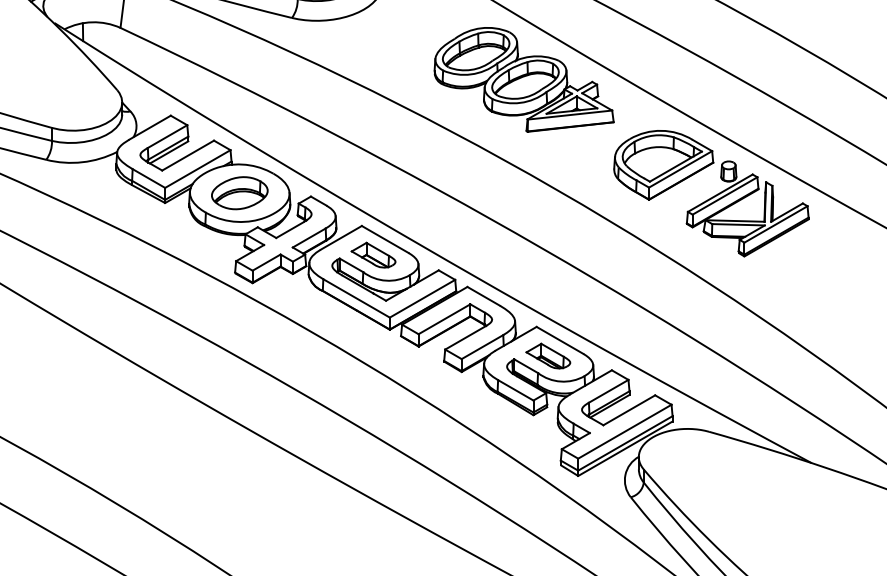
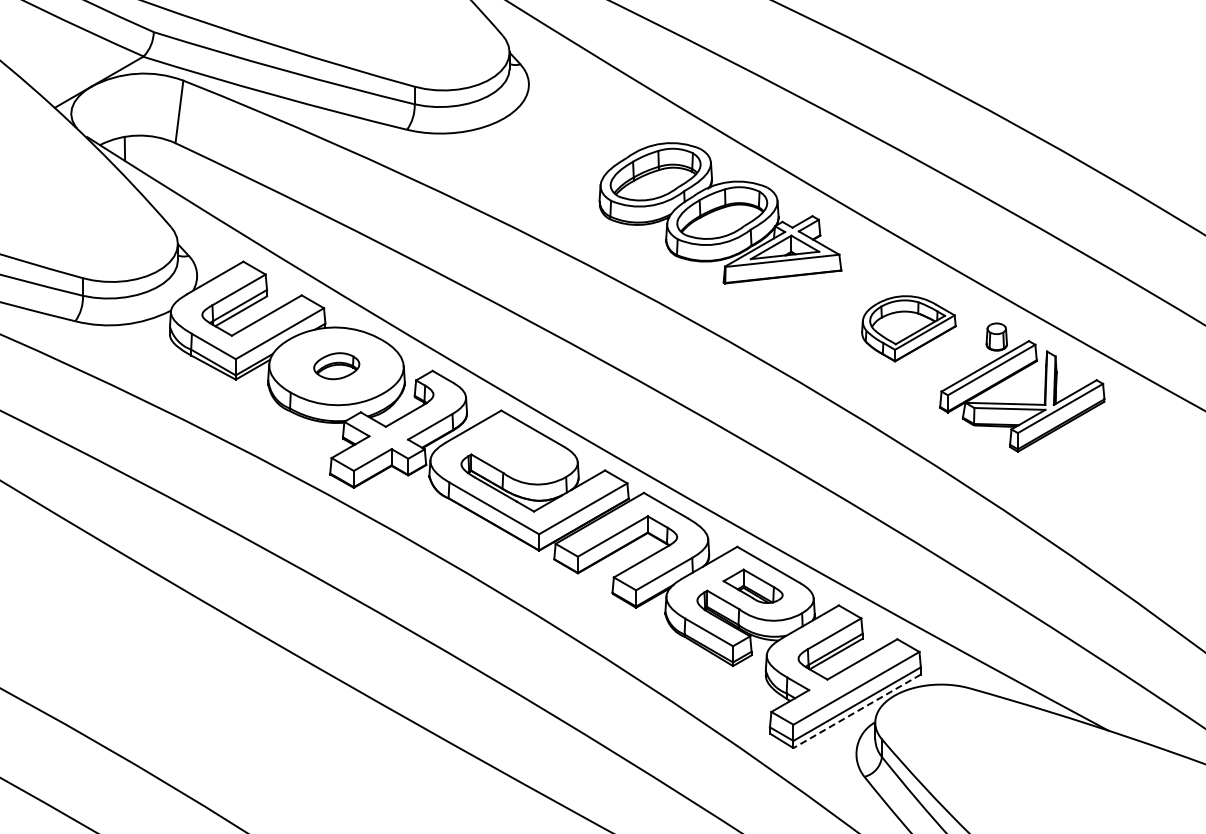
part: (663, 165) -> (908, 328), size x0.7
part: (239, 192) -> (336, 365), size x0.6
part: (373, 254) -> (516, 449), removed
line: (625, 448) -> (857, 711), solid -> dashed

